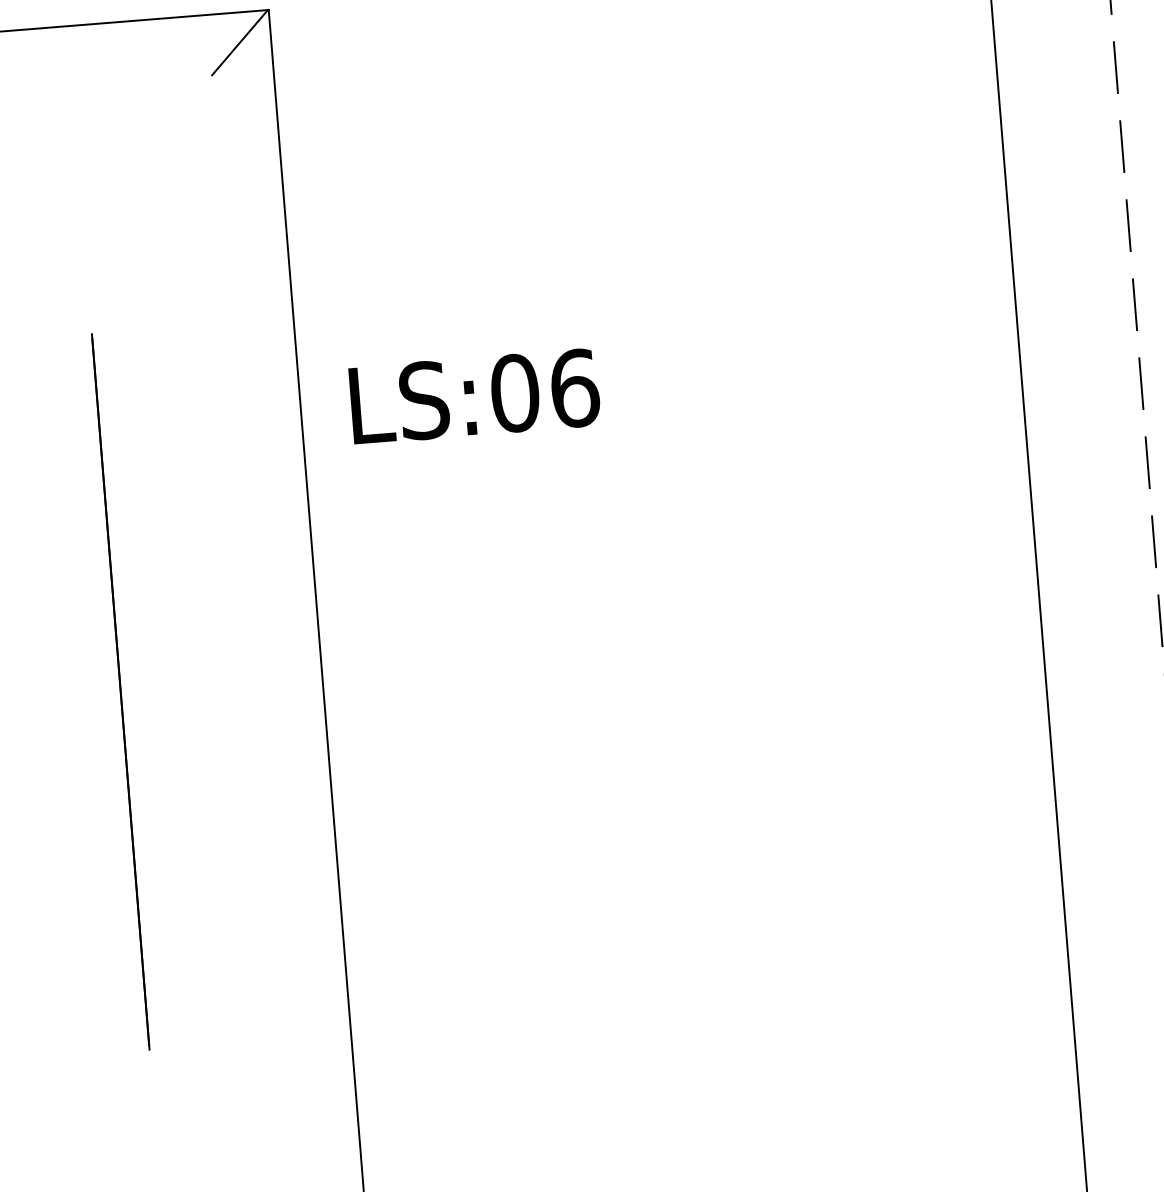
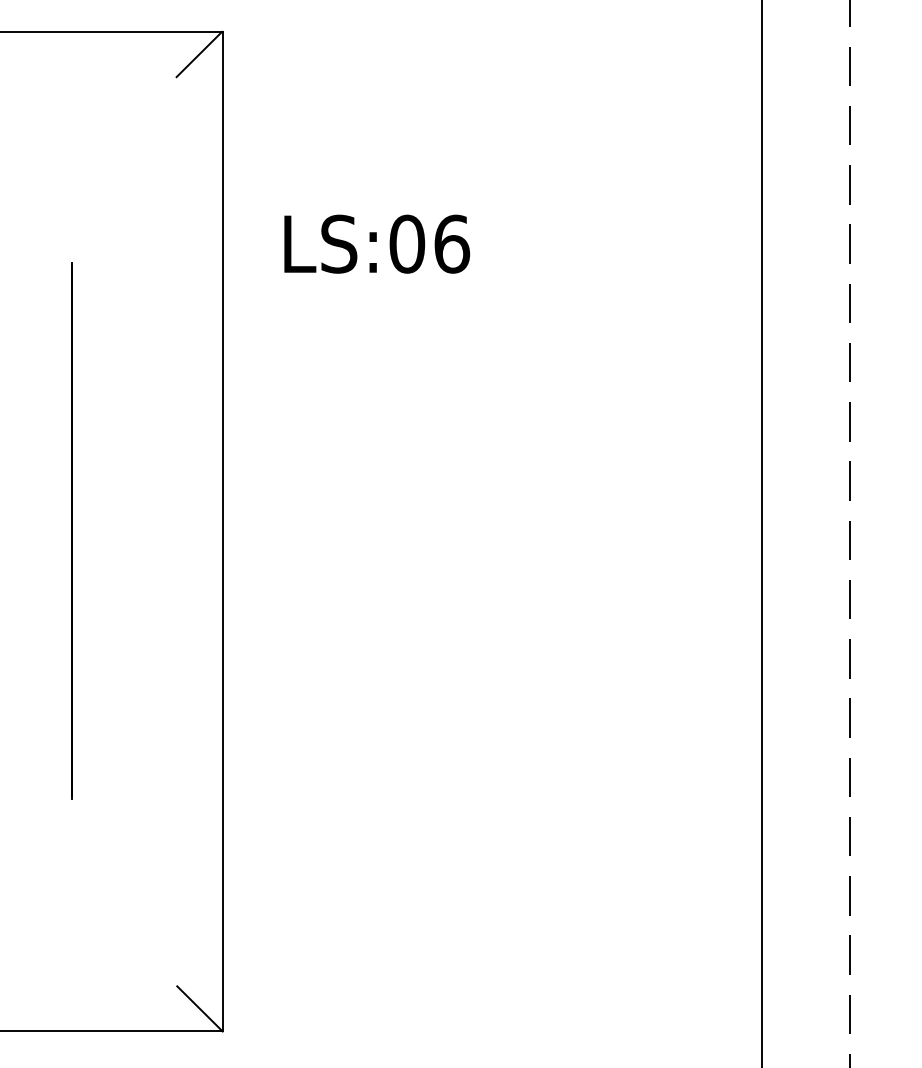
text: (475, 395) -> (377, 243), moved

